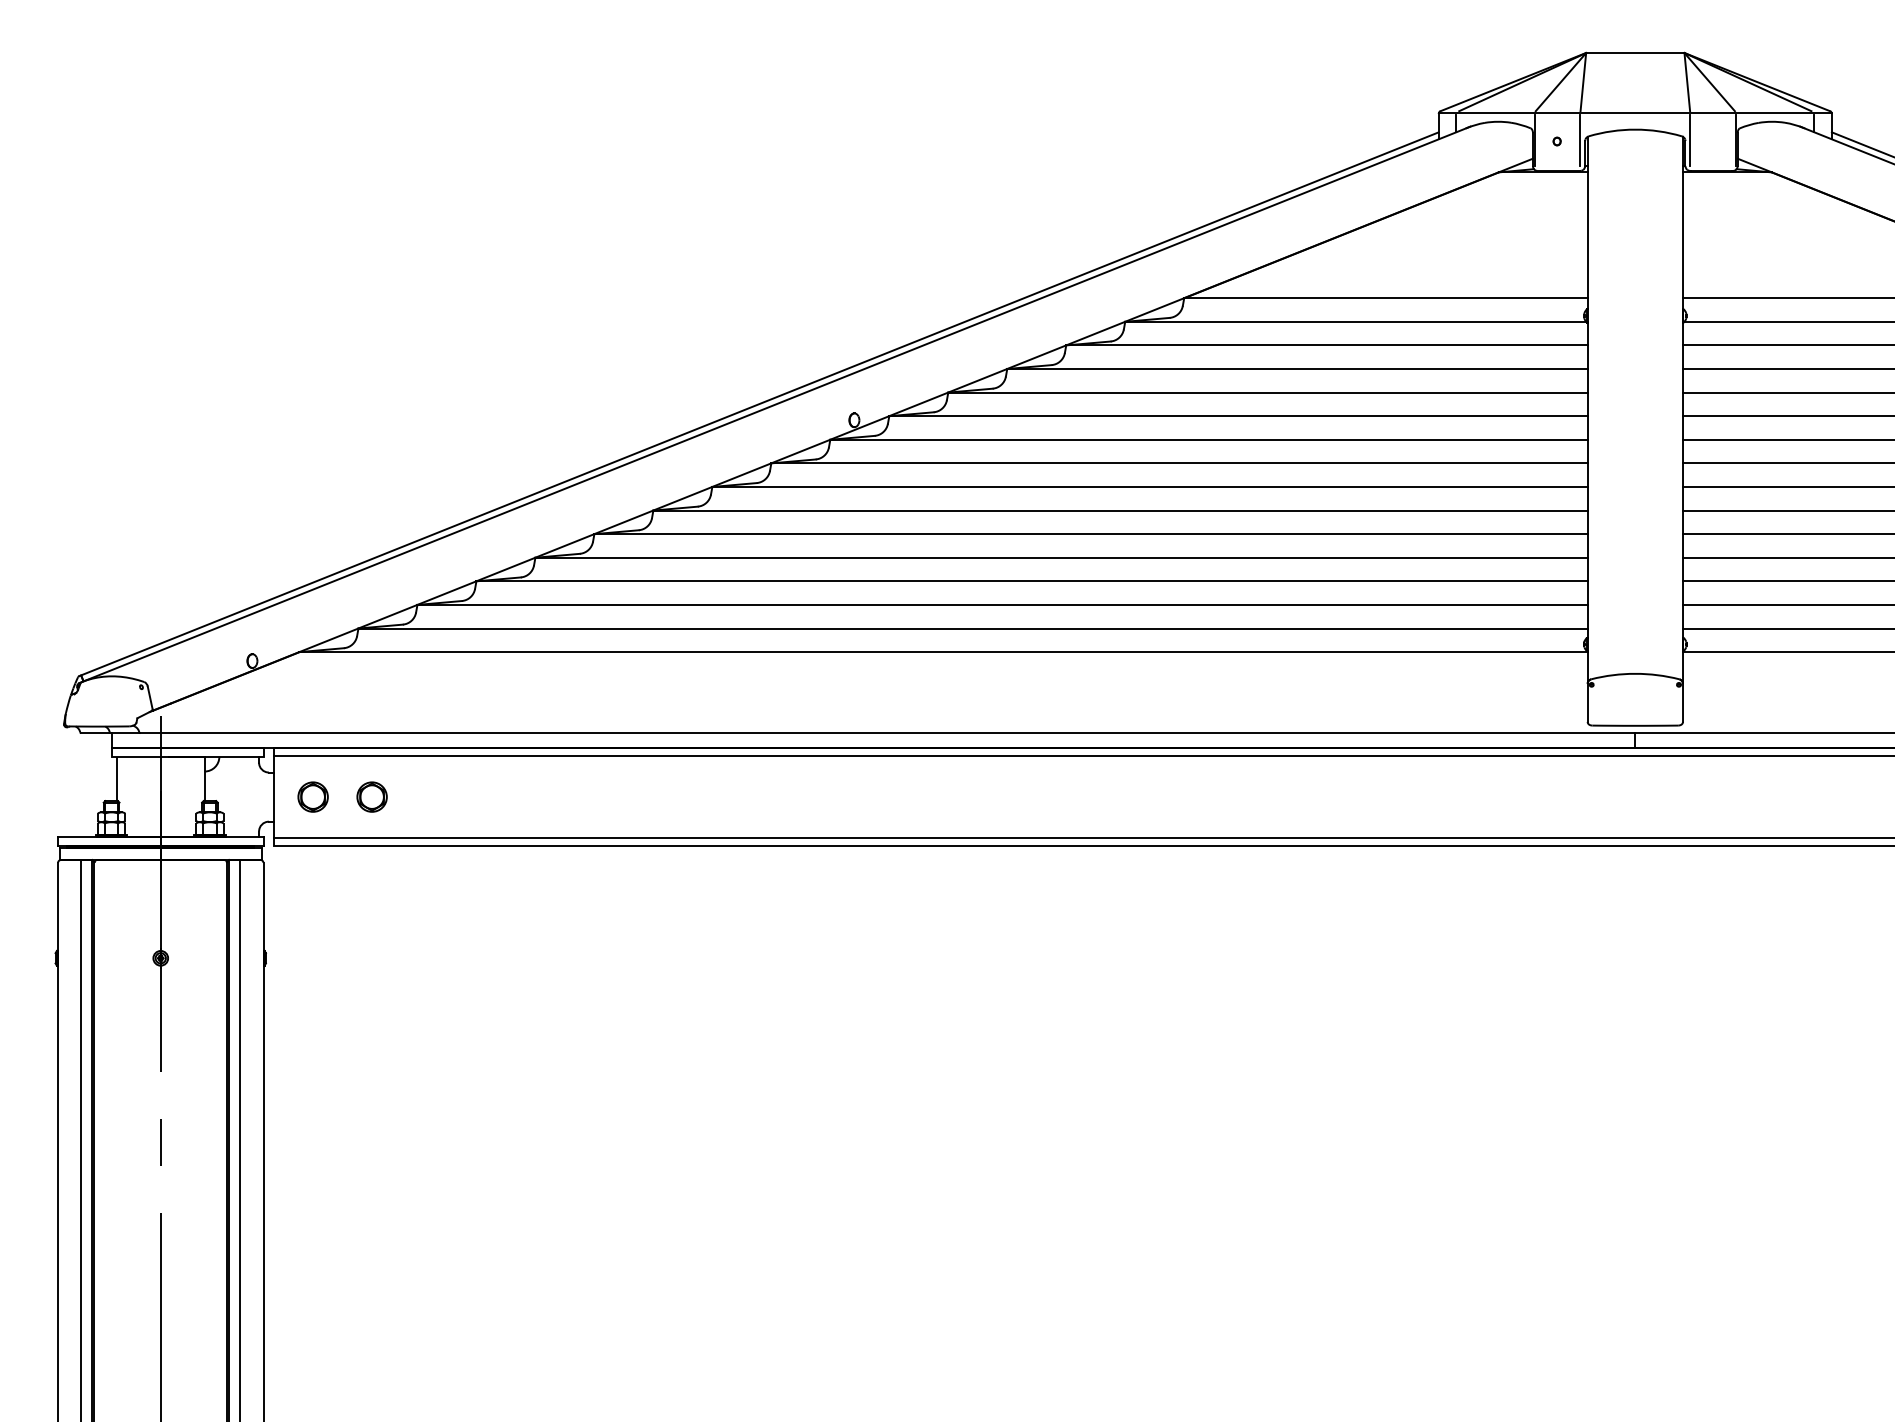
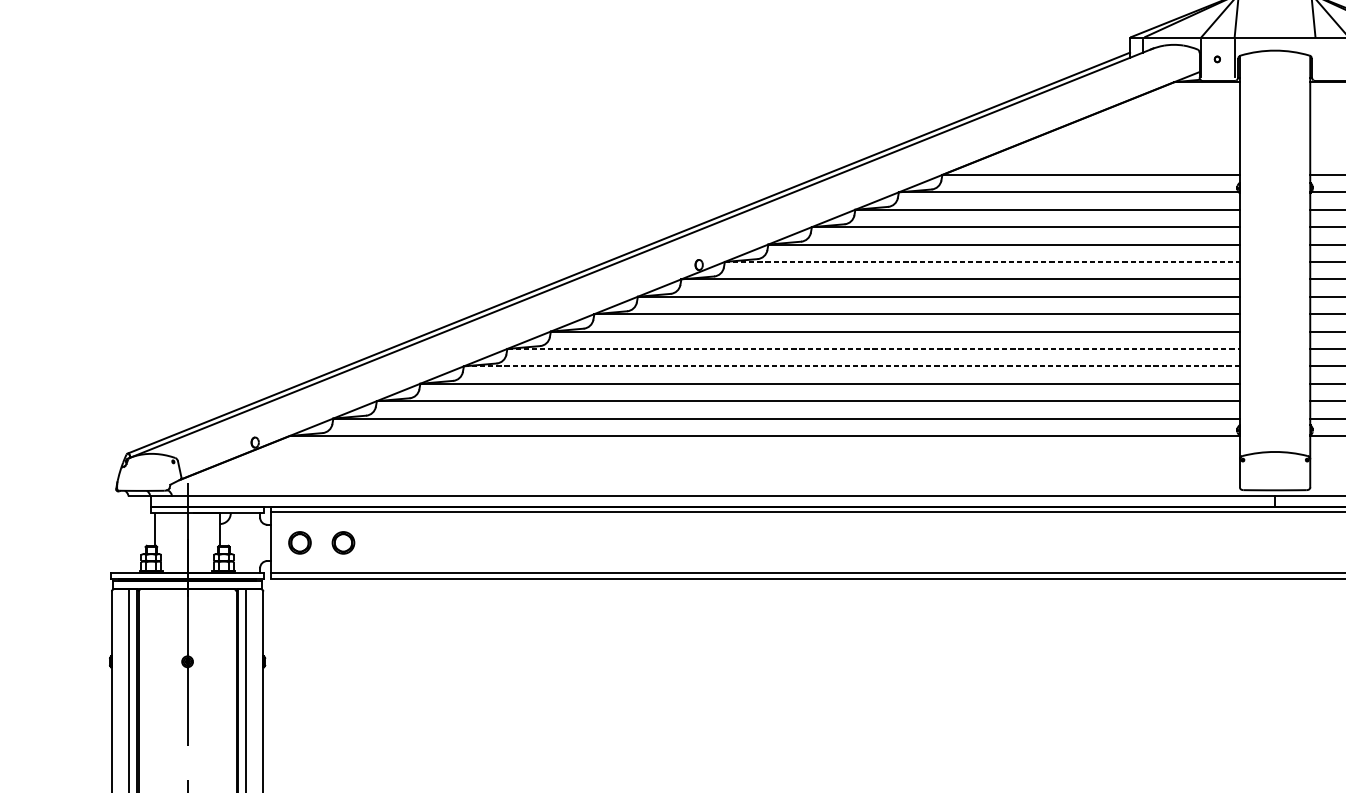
line: (1690, 140) -> (1315, 58), removed
line: (1238, 416) -> (982, 262), solid -> dashed
line: (1091, 534) -> (874, 349), solid -> dashed
line: (1062, 557) -> (852, 366), solid -> dashed

